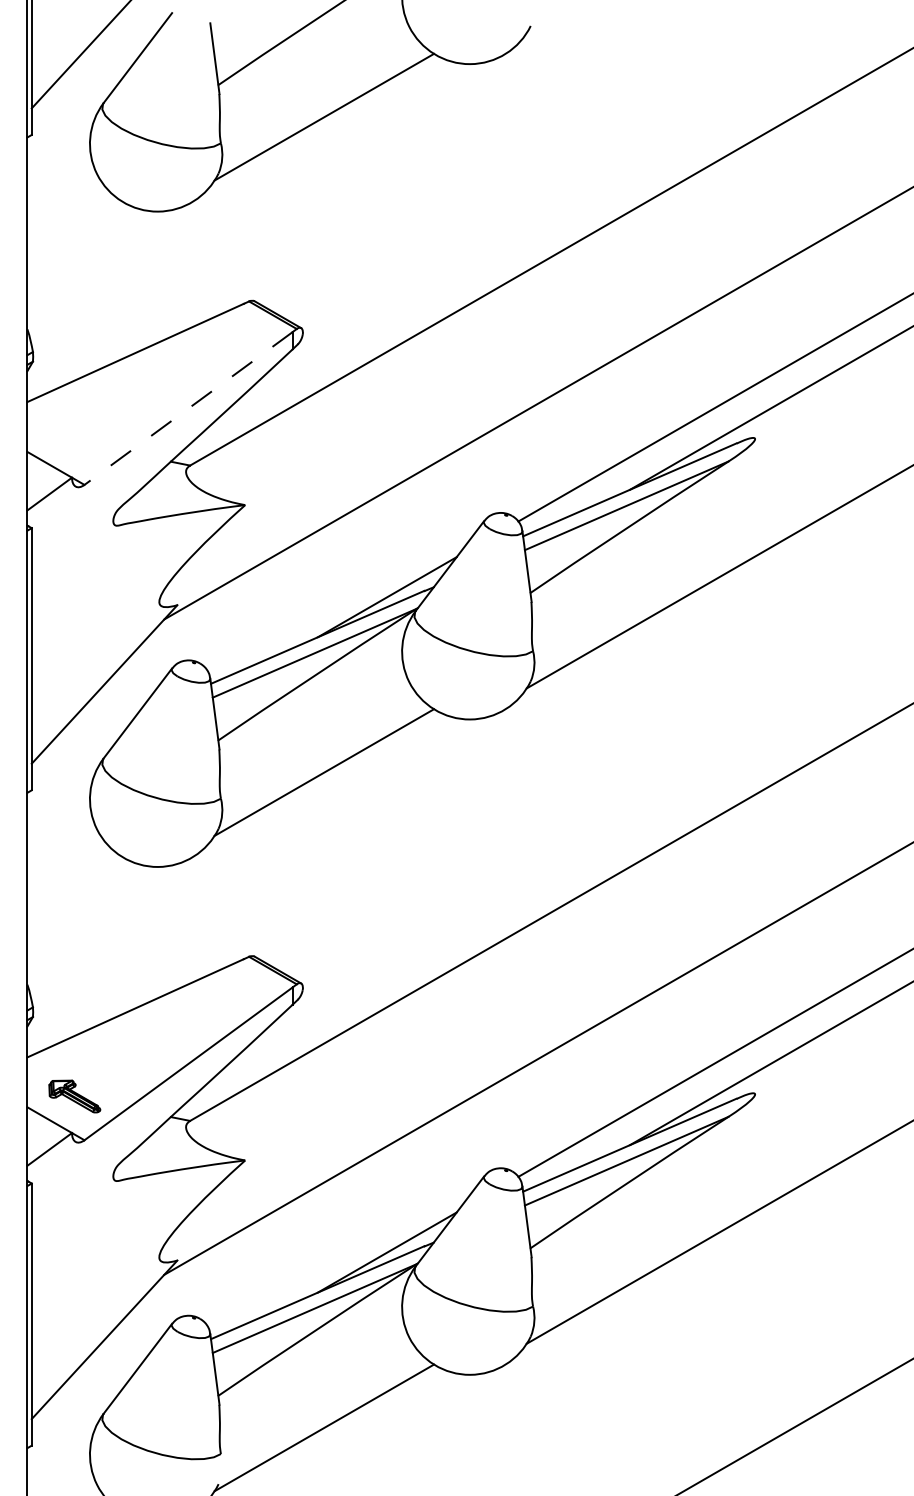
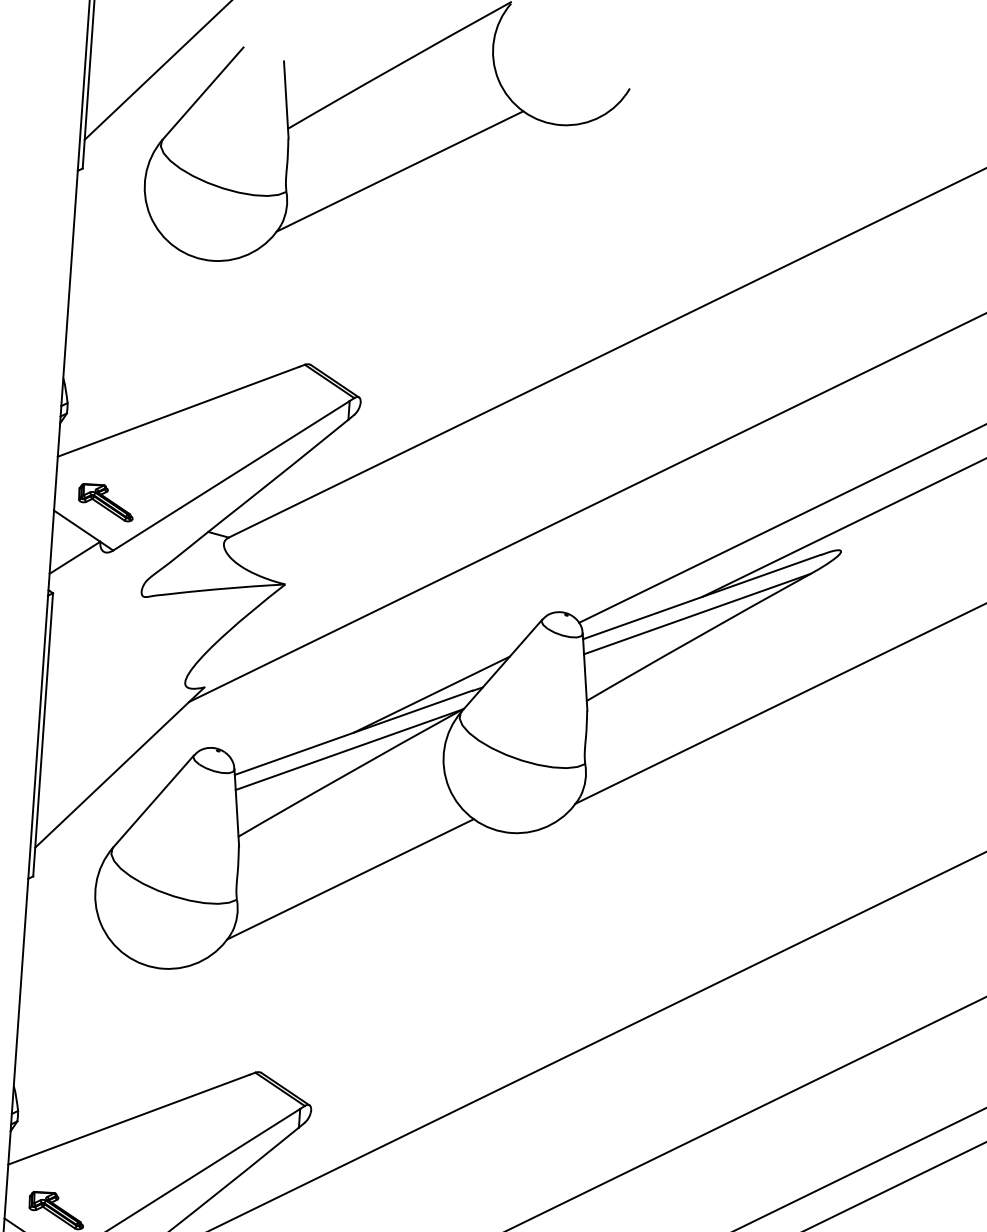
line: (188, 408) -> (231, 475), dashed -> solid
part: (74, 440) -> (105, 501), added

